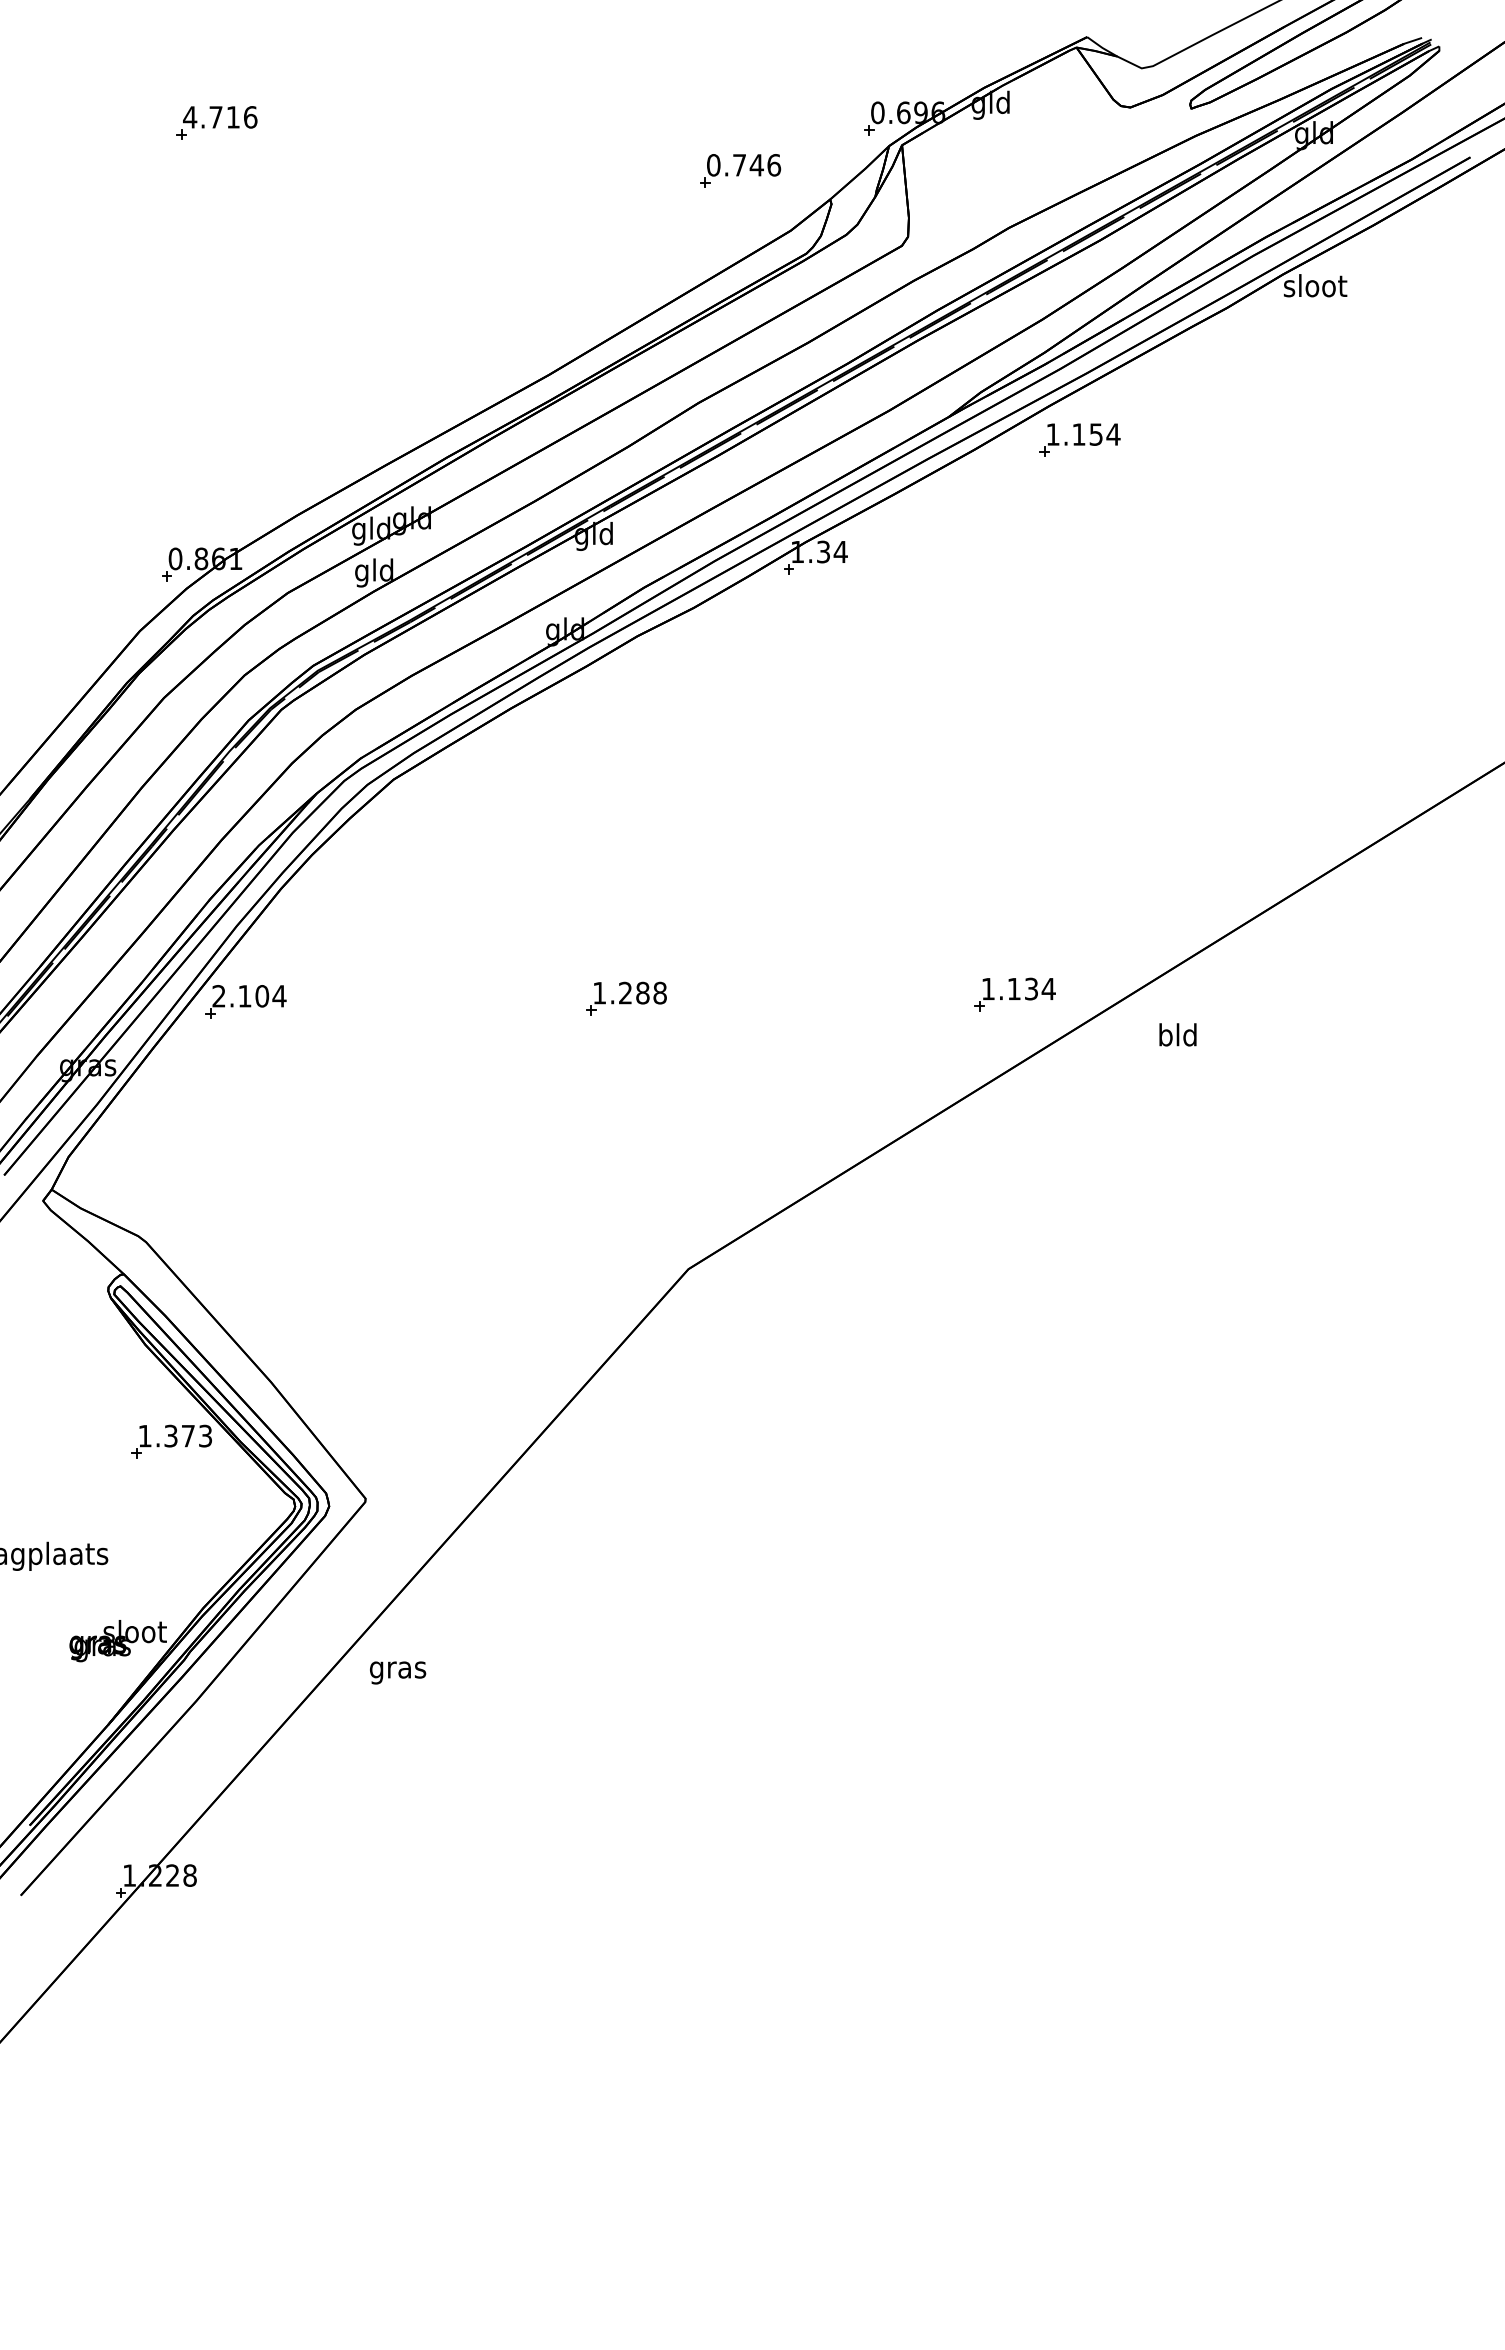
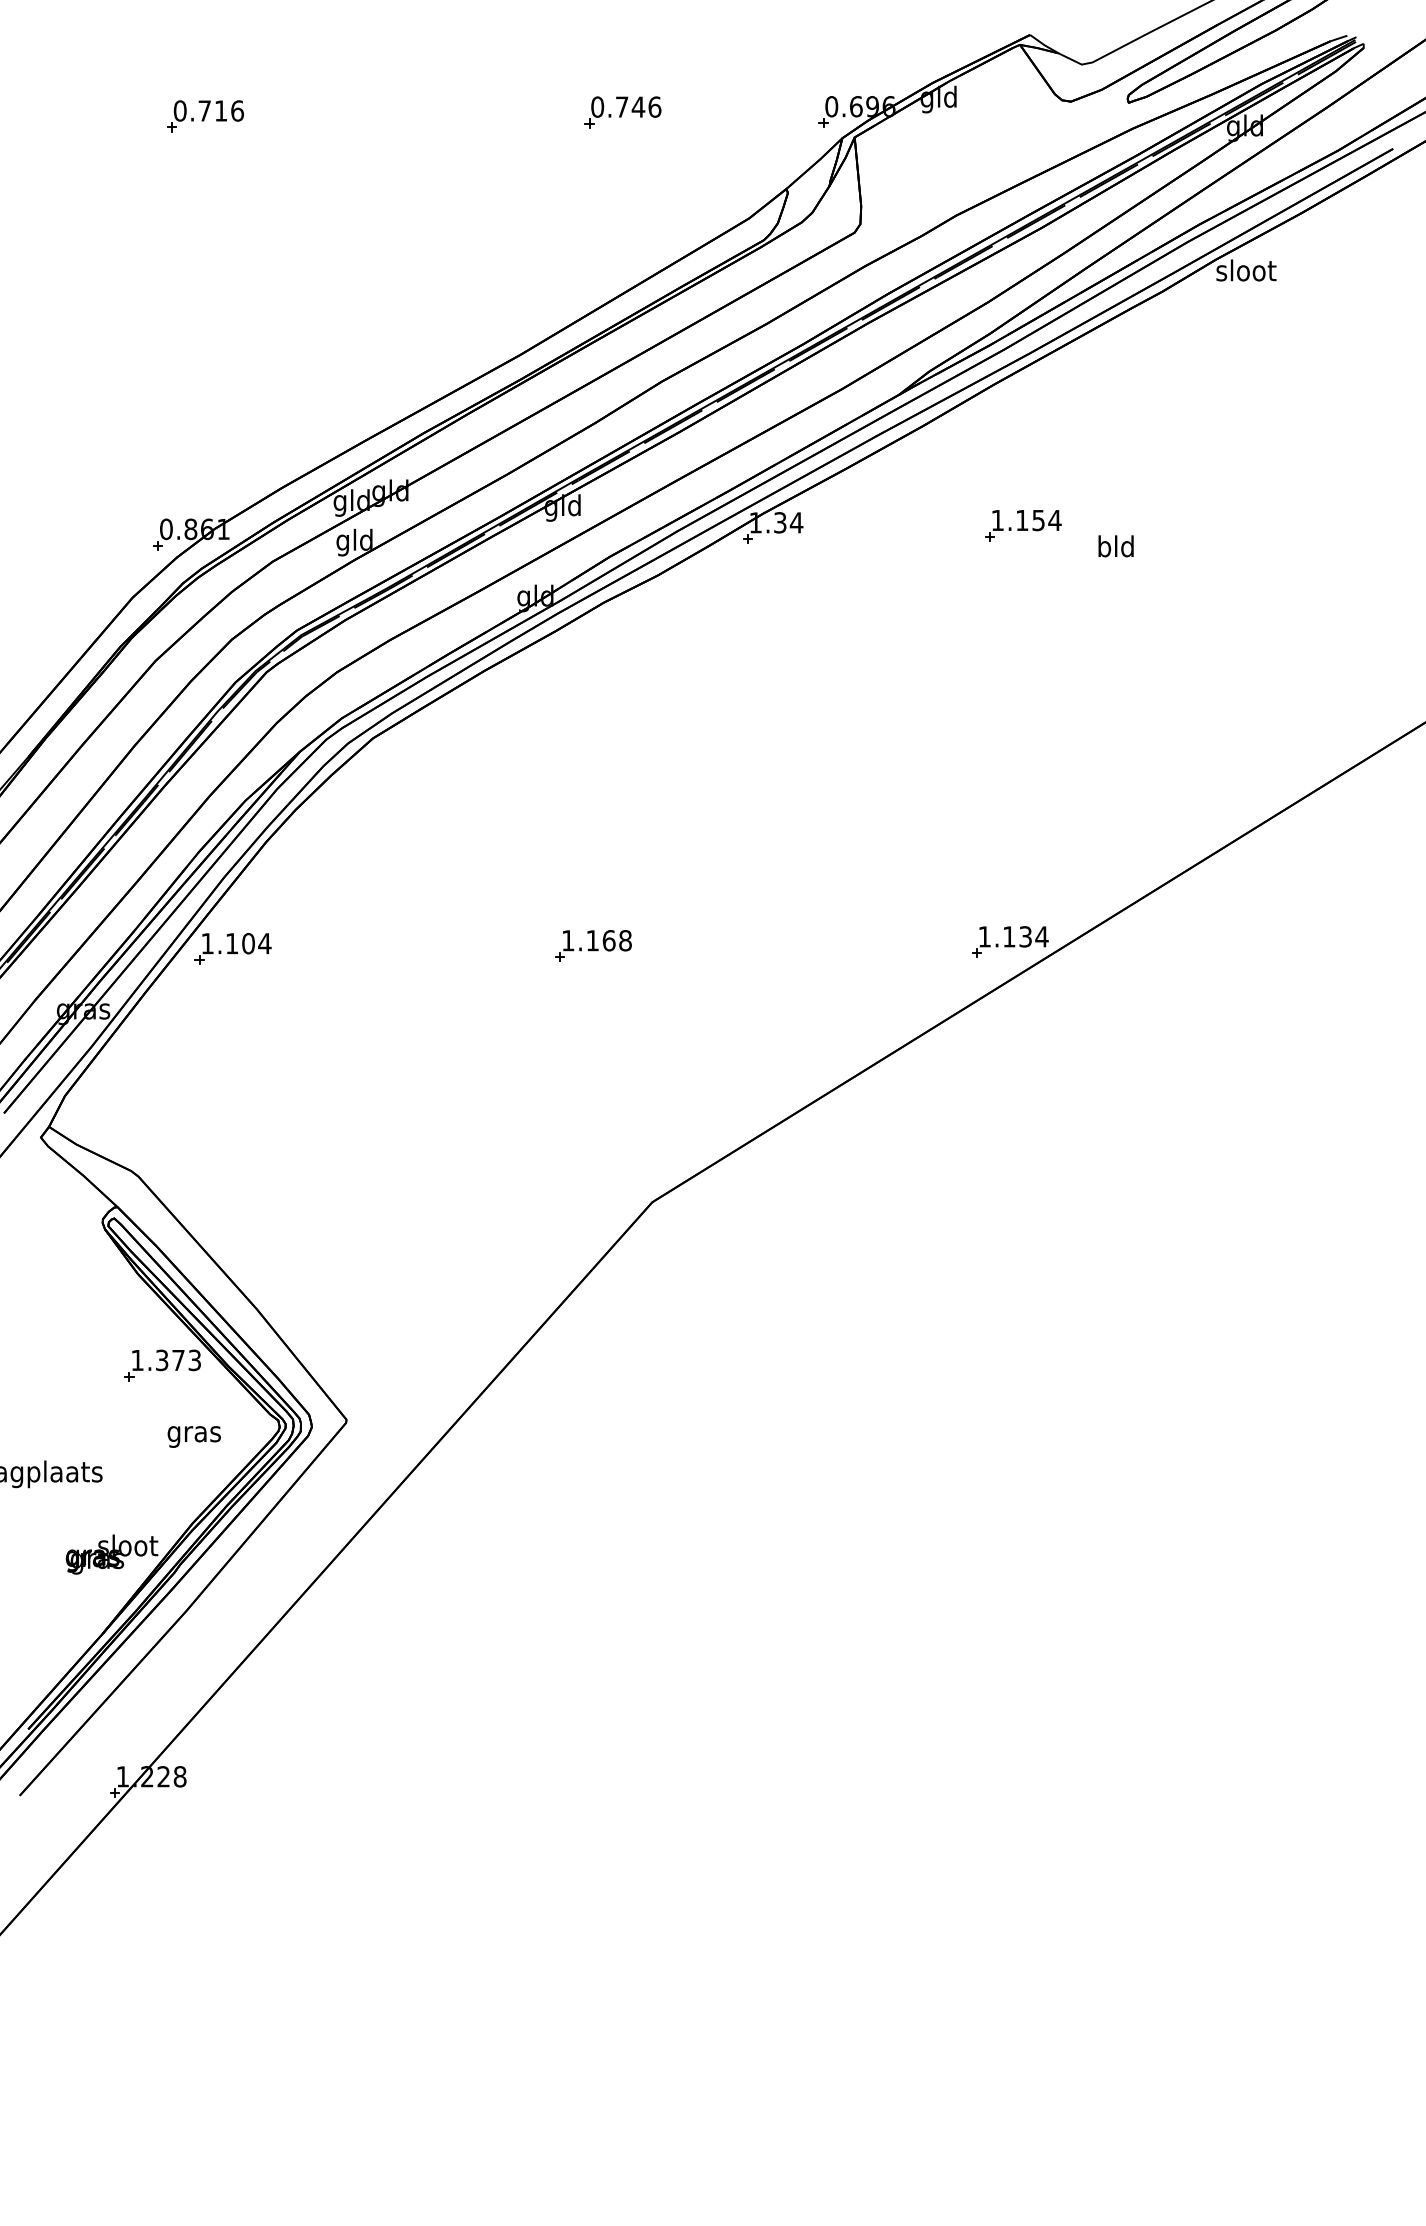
text: (190, 117) -> (180, 111), 4.716 -> 0.716
part: (740, 170) -> (622, 112), moved
part: (1079, 439) -> (1022, 525), moved
text: (634, 992) -> (601, 940), 1.288 -> 1.168
part: (1014, 994) -> (1009, 941), moved
text: (218, 996) -> (207, 943), 2.104 -> 1.104
text: (1177, 1034) -> (1115, 545), moved
text: (398, 1672) -> (194, 1436), moved

